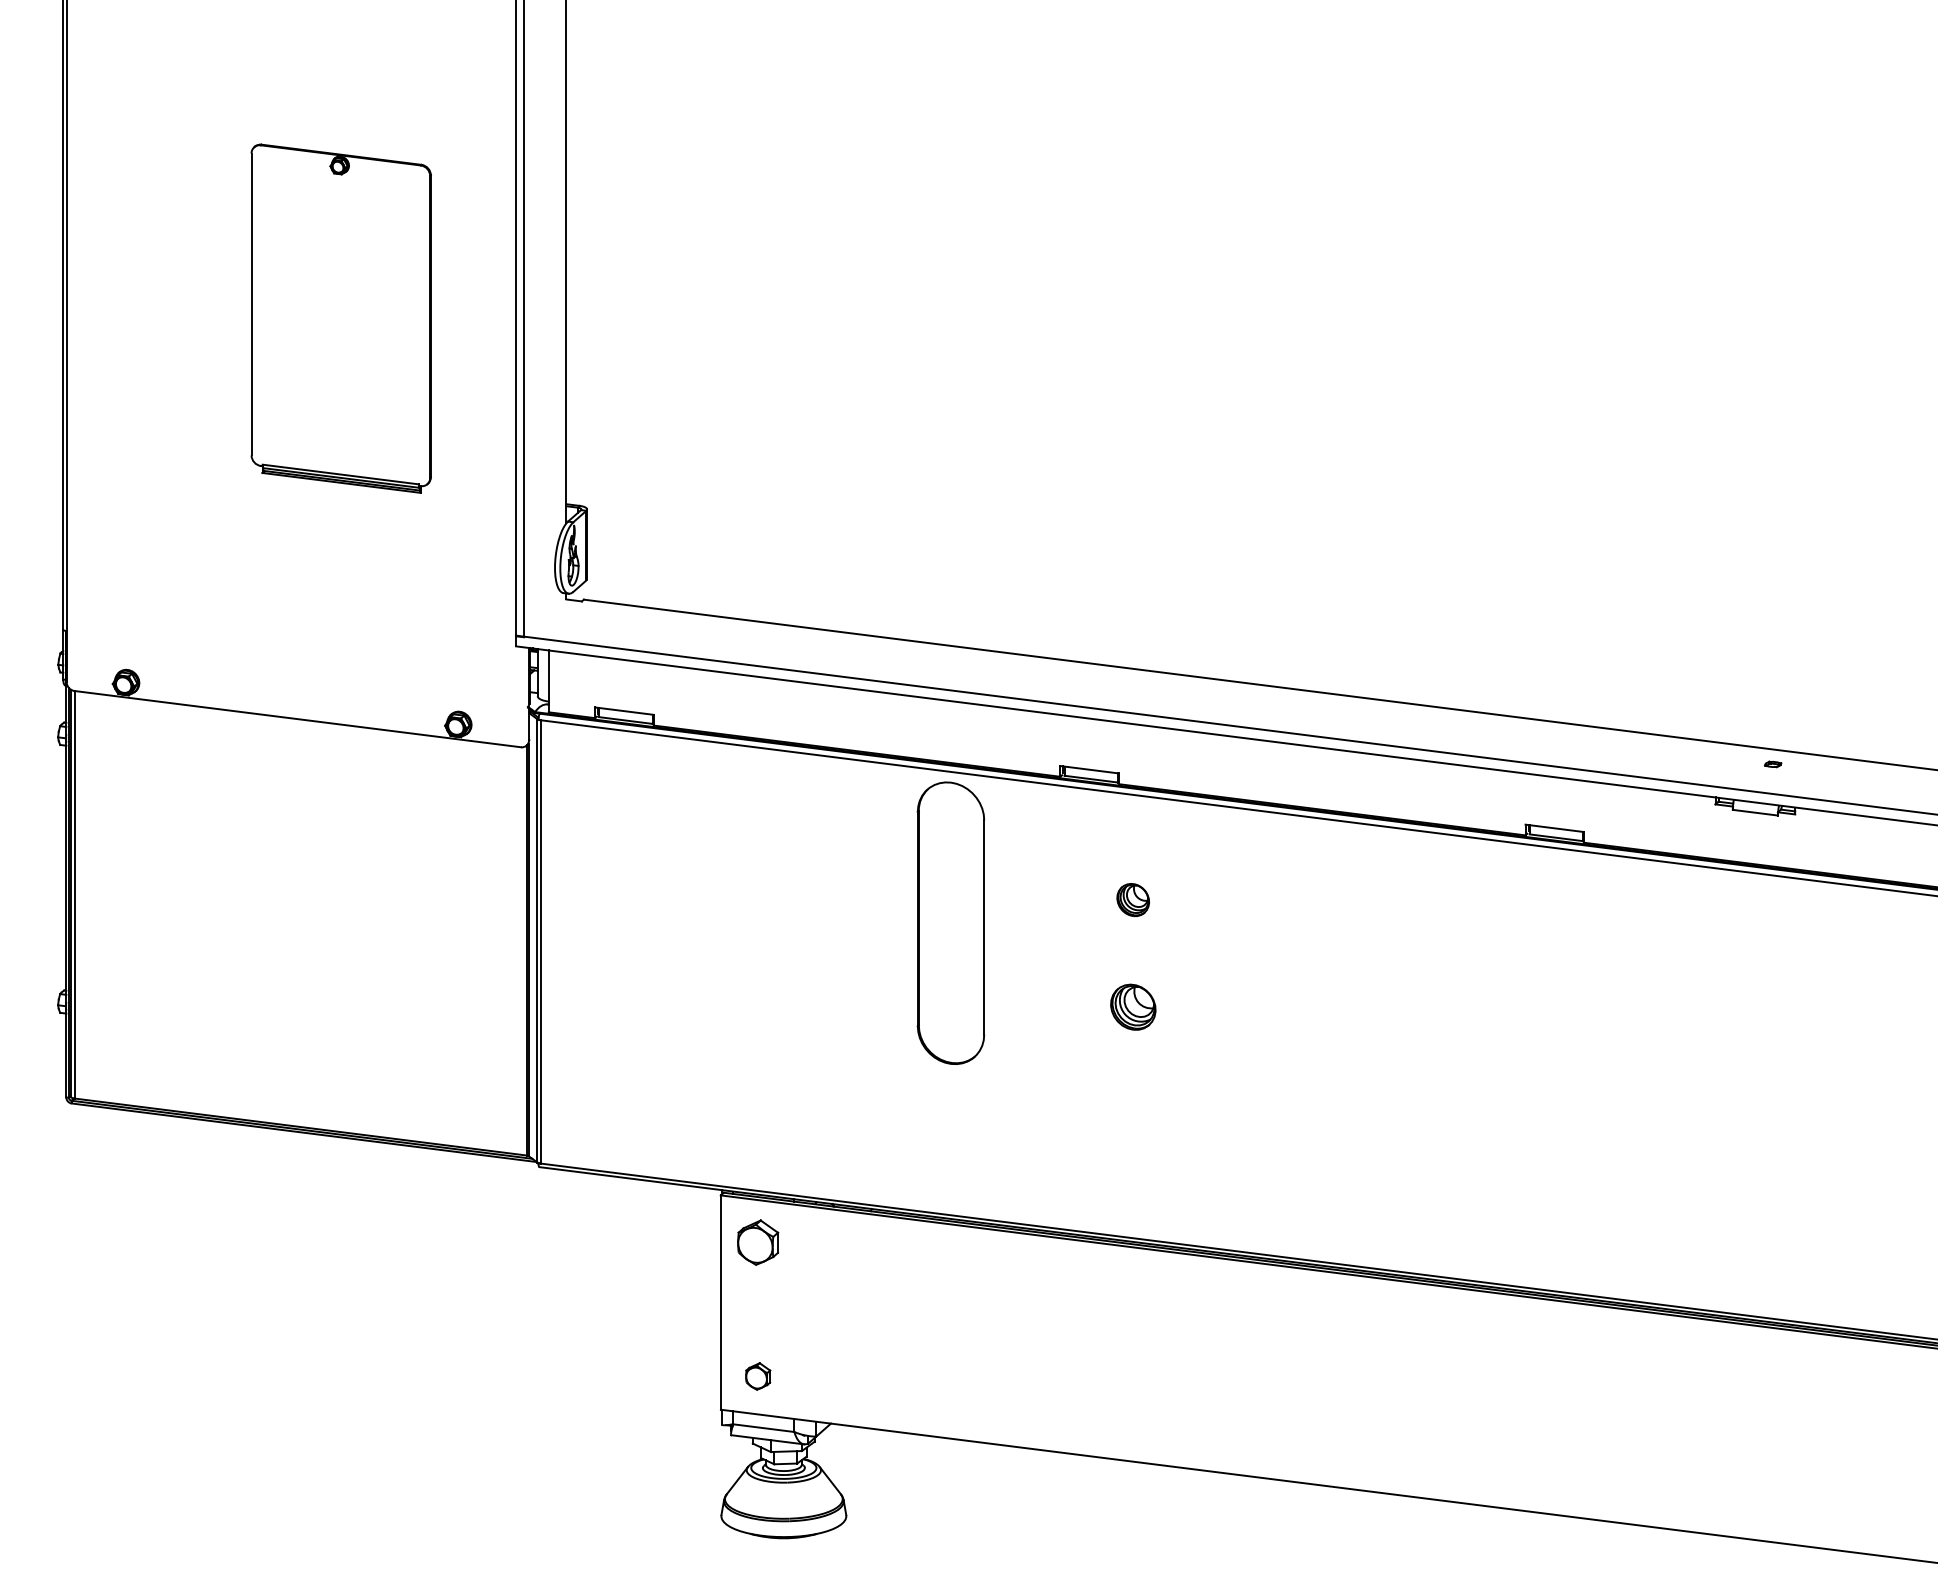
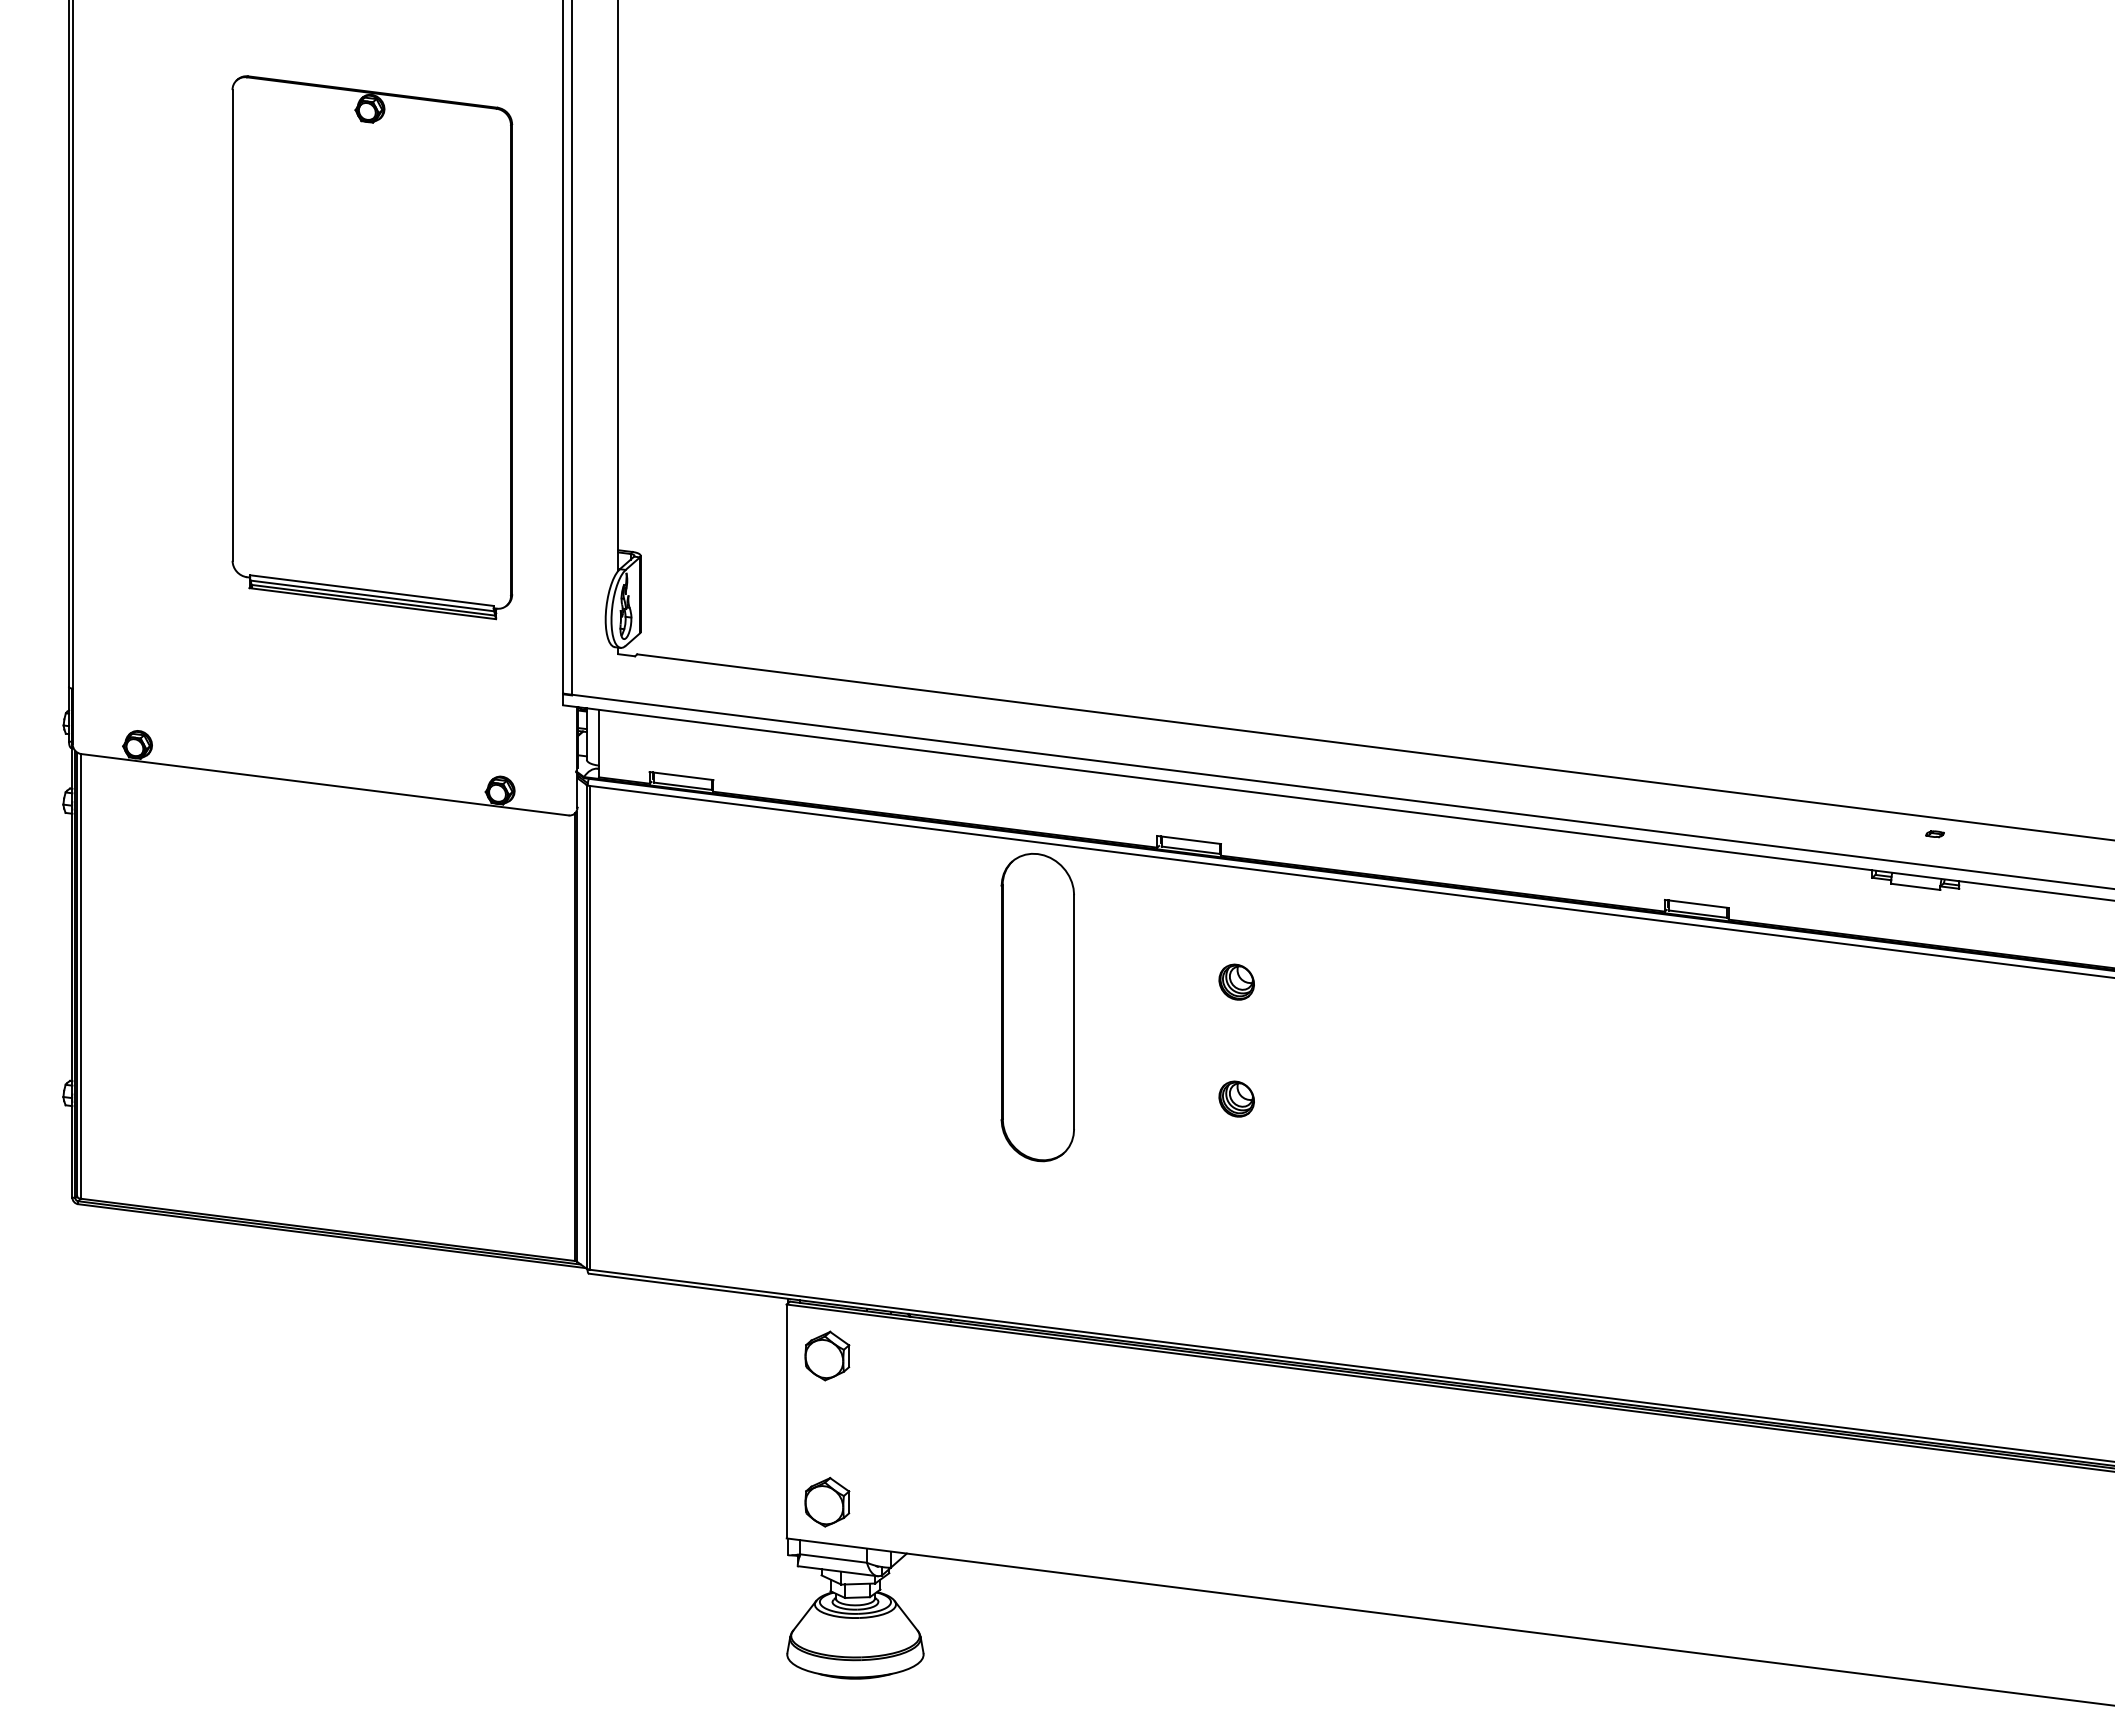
part: (341, 318) -> (372, 347), size x1.43
part: (1133, 1006) -> (1236, 1098), size x0.71
part: (758, 1375) -> (827, 1501), size x1.67

